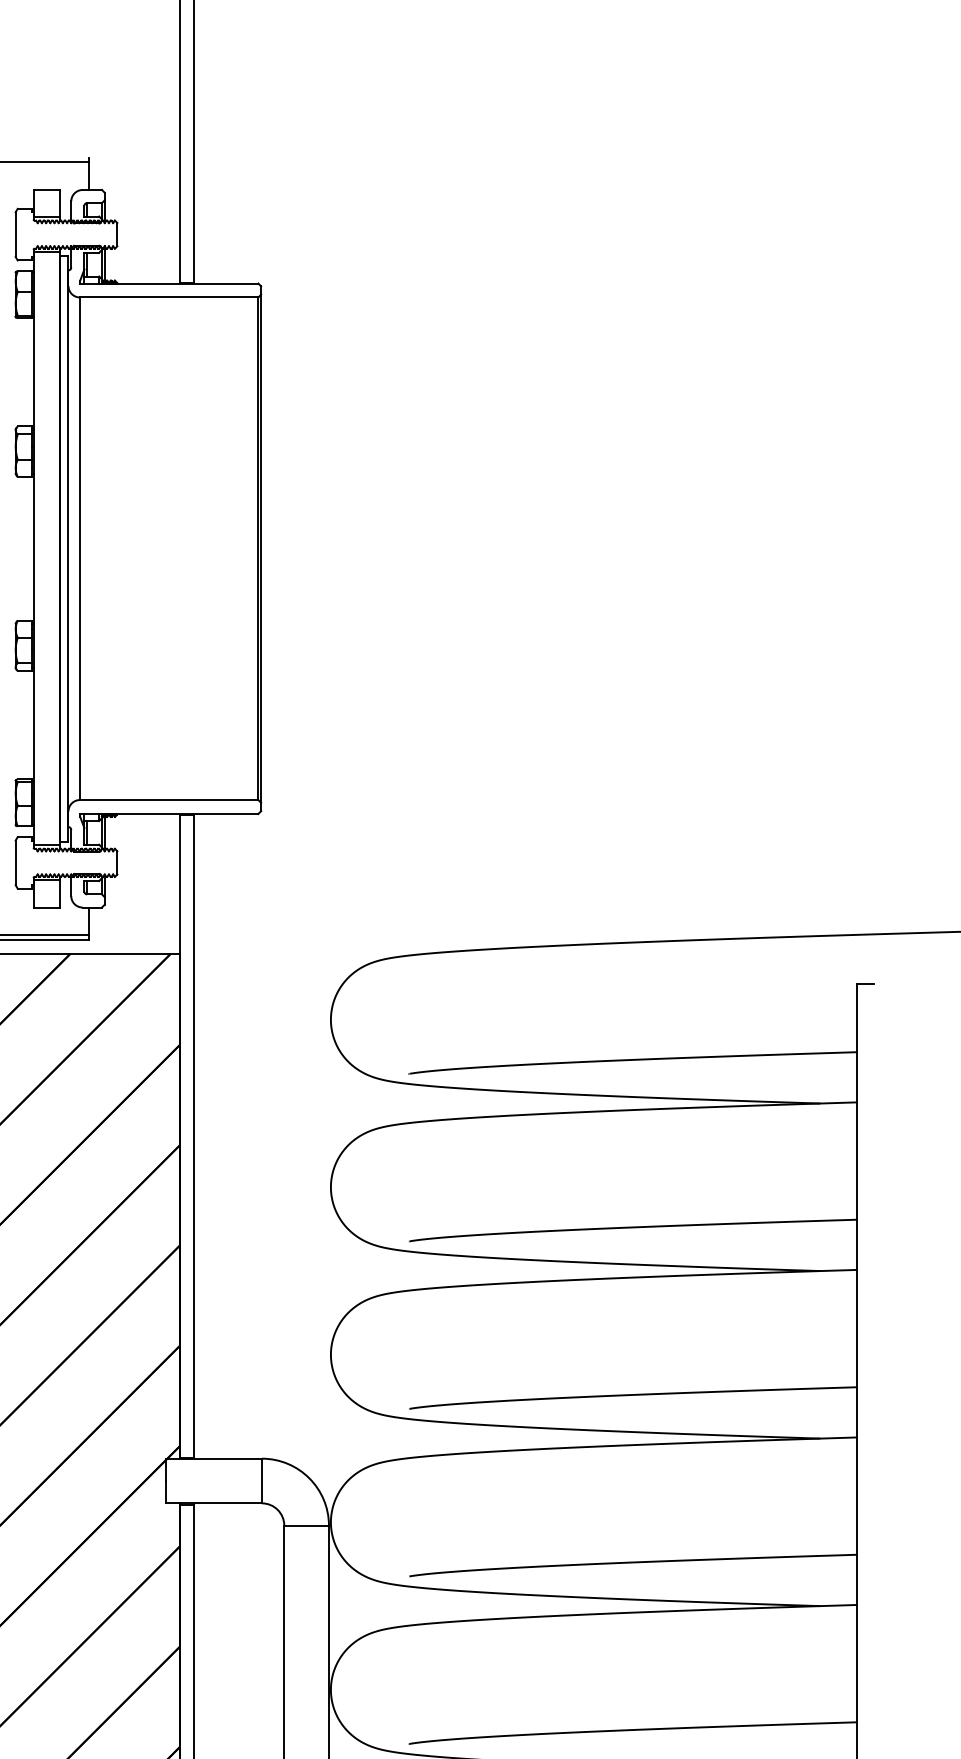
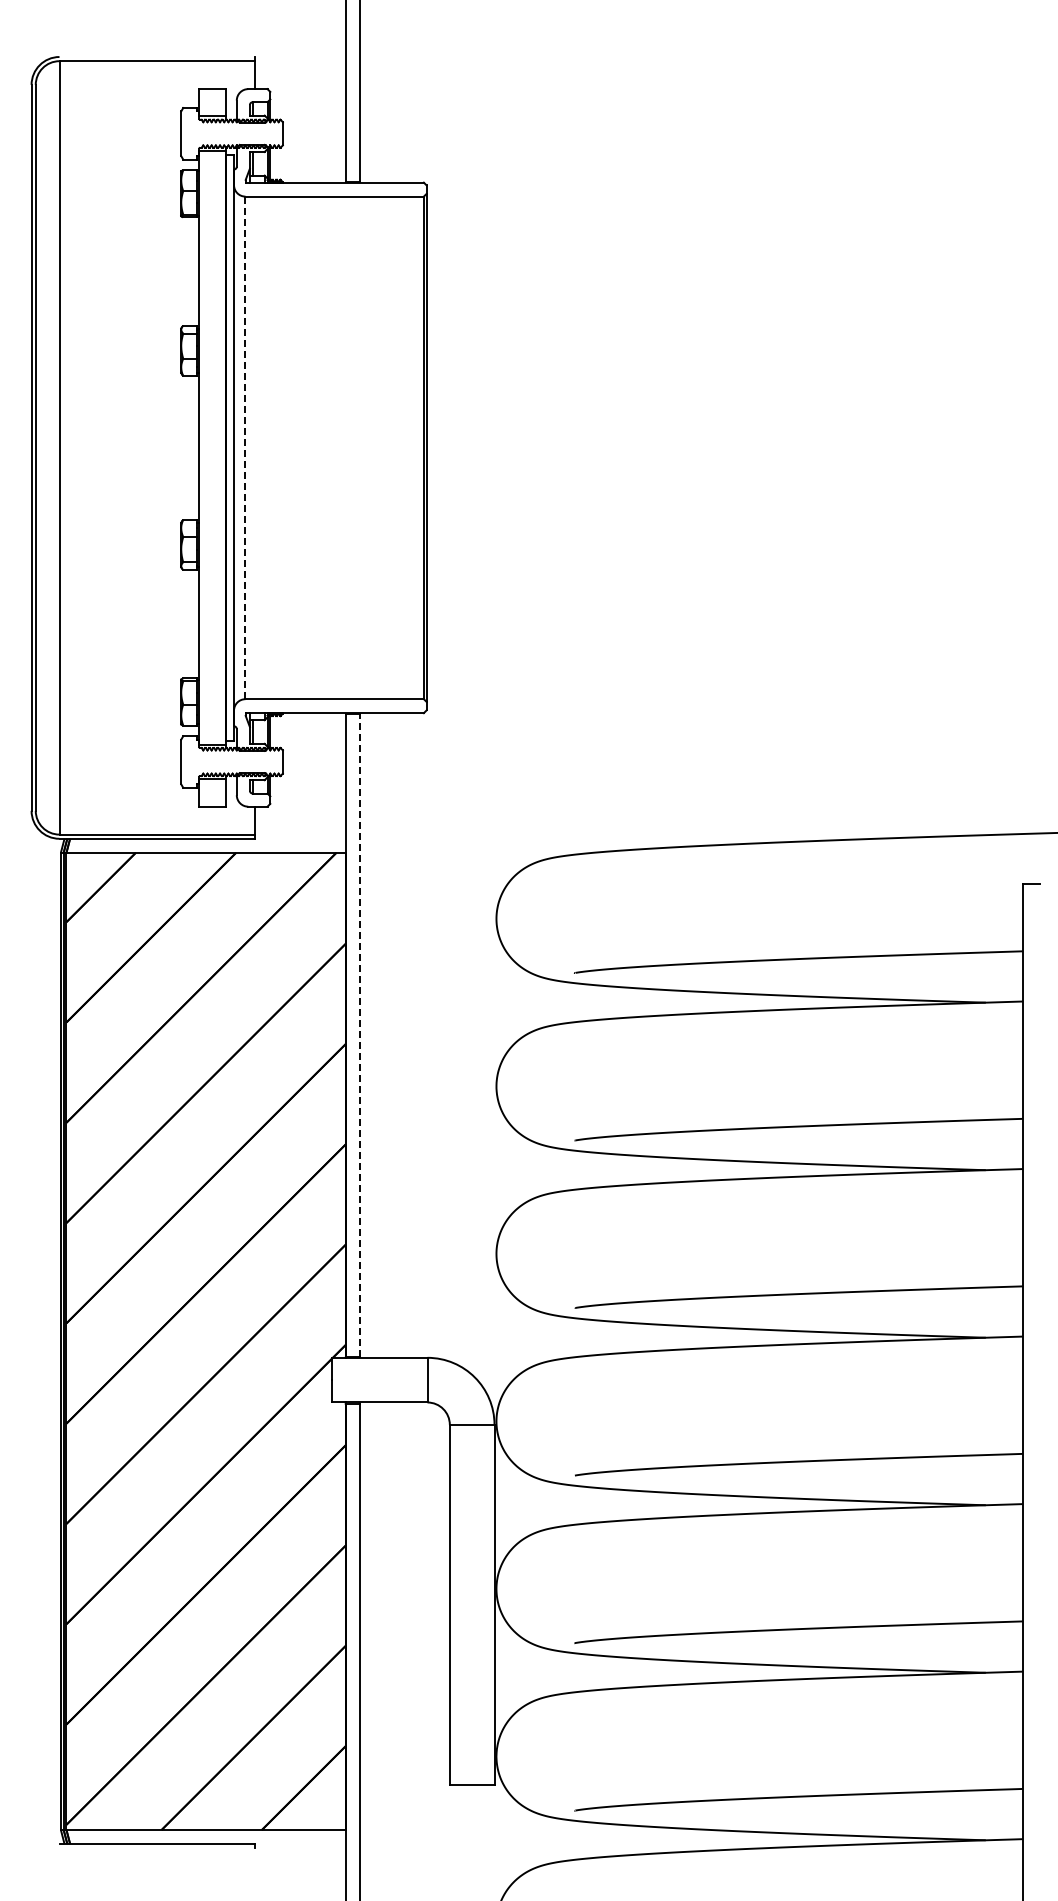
line: (79, 549) -> (245, 448), solid -> dashed
line: (193, 1135) -> (359, 1034), solid -> dashed

